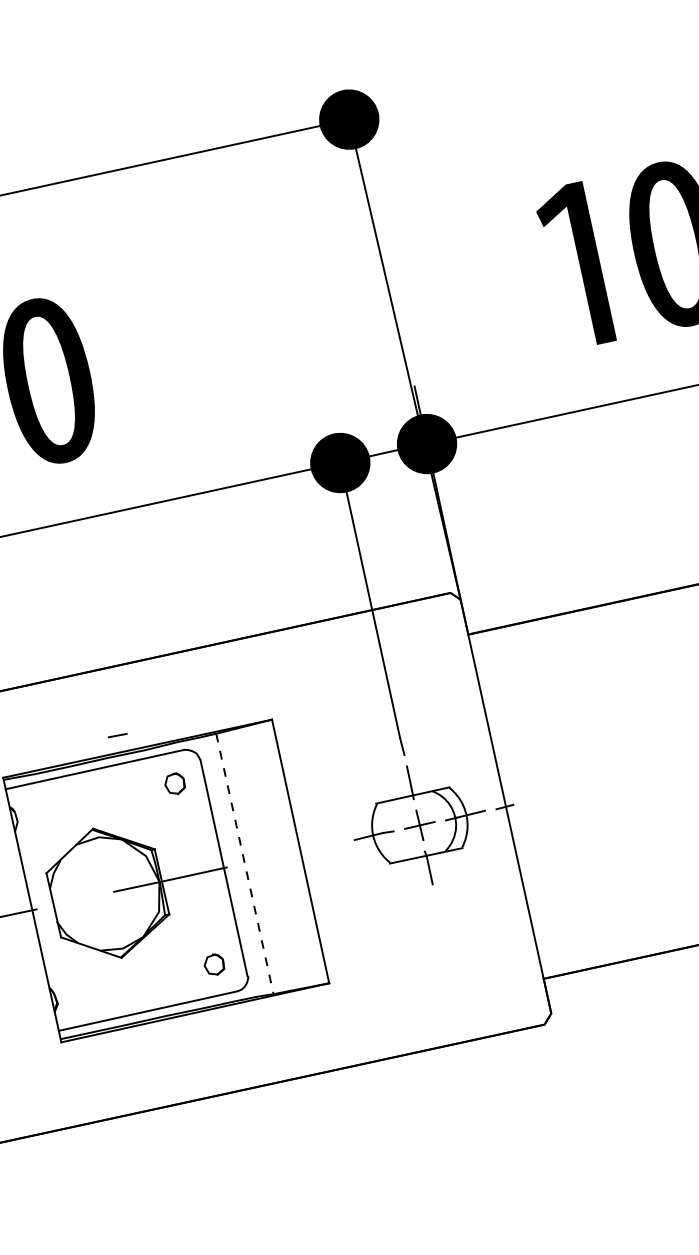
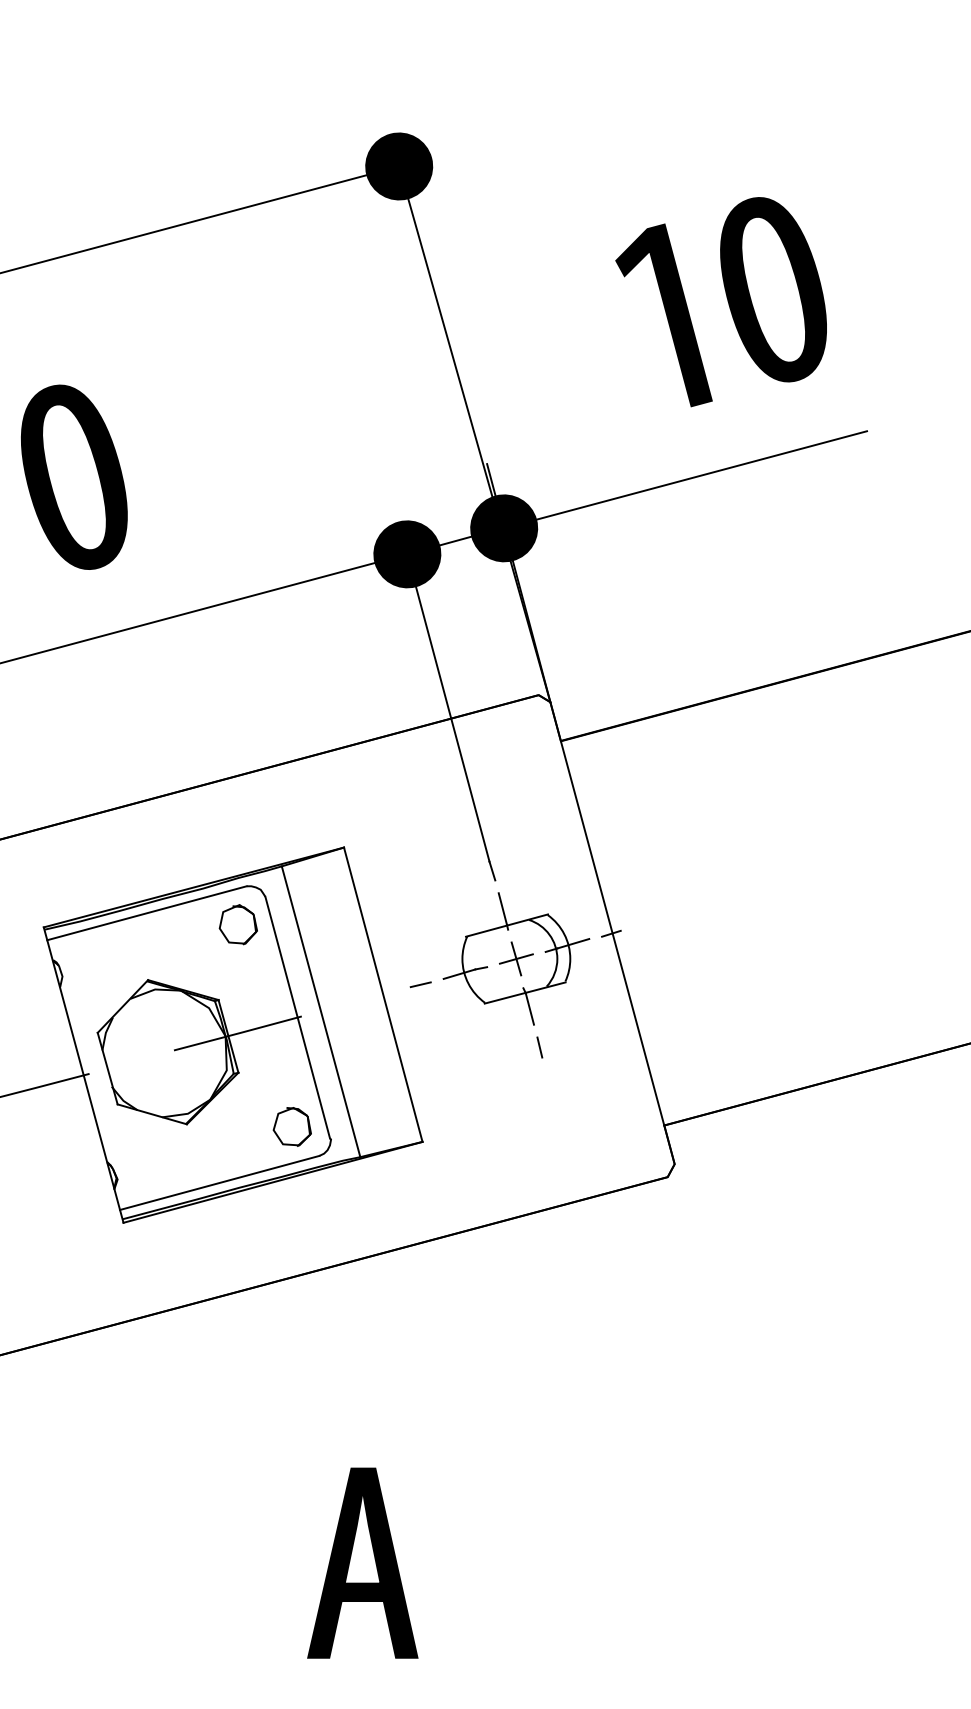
line: (117, 735) -> (420, 984), moved
part: (174, 783) -> (237, 924), size x1.67
line: (245, 863) -> (321, 1011), dashed -> solid
line: (436, 904) -> (539, 1047), added
part: (213, 964) -> (291, 1126), size x1.67

